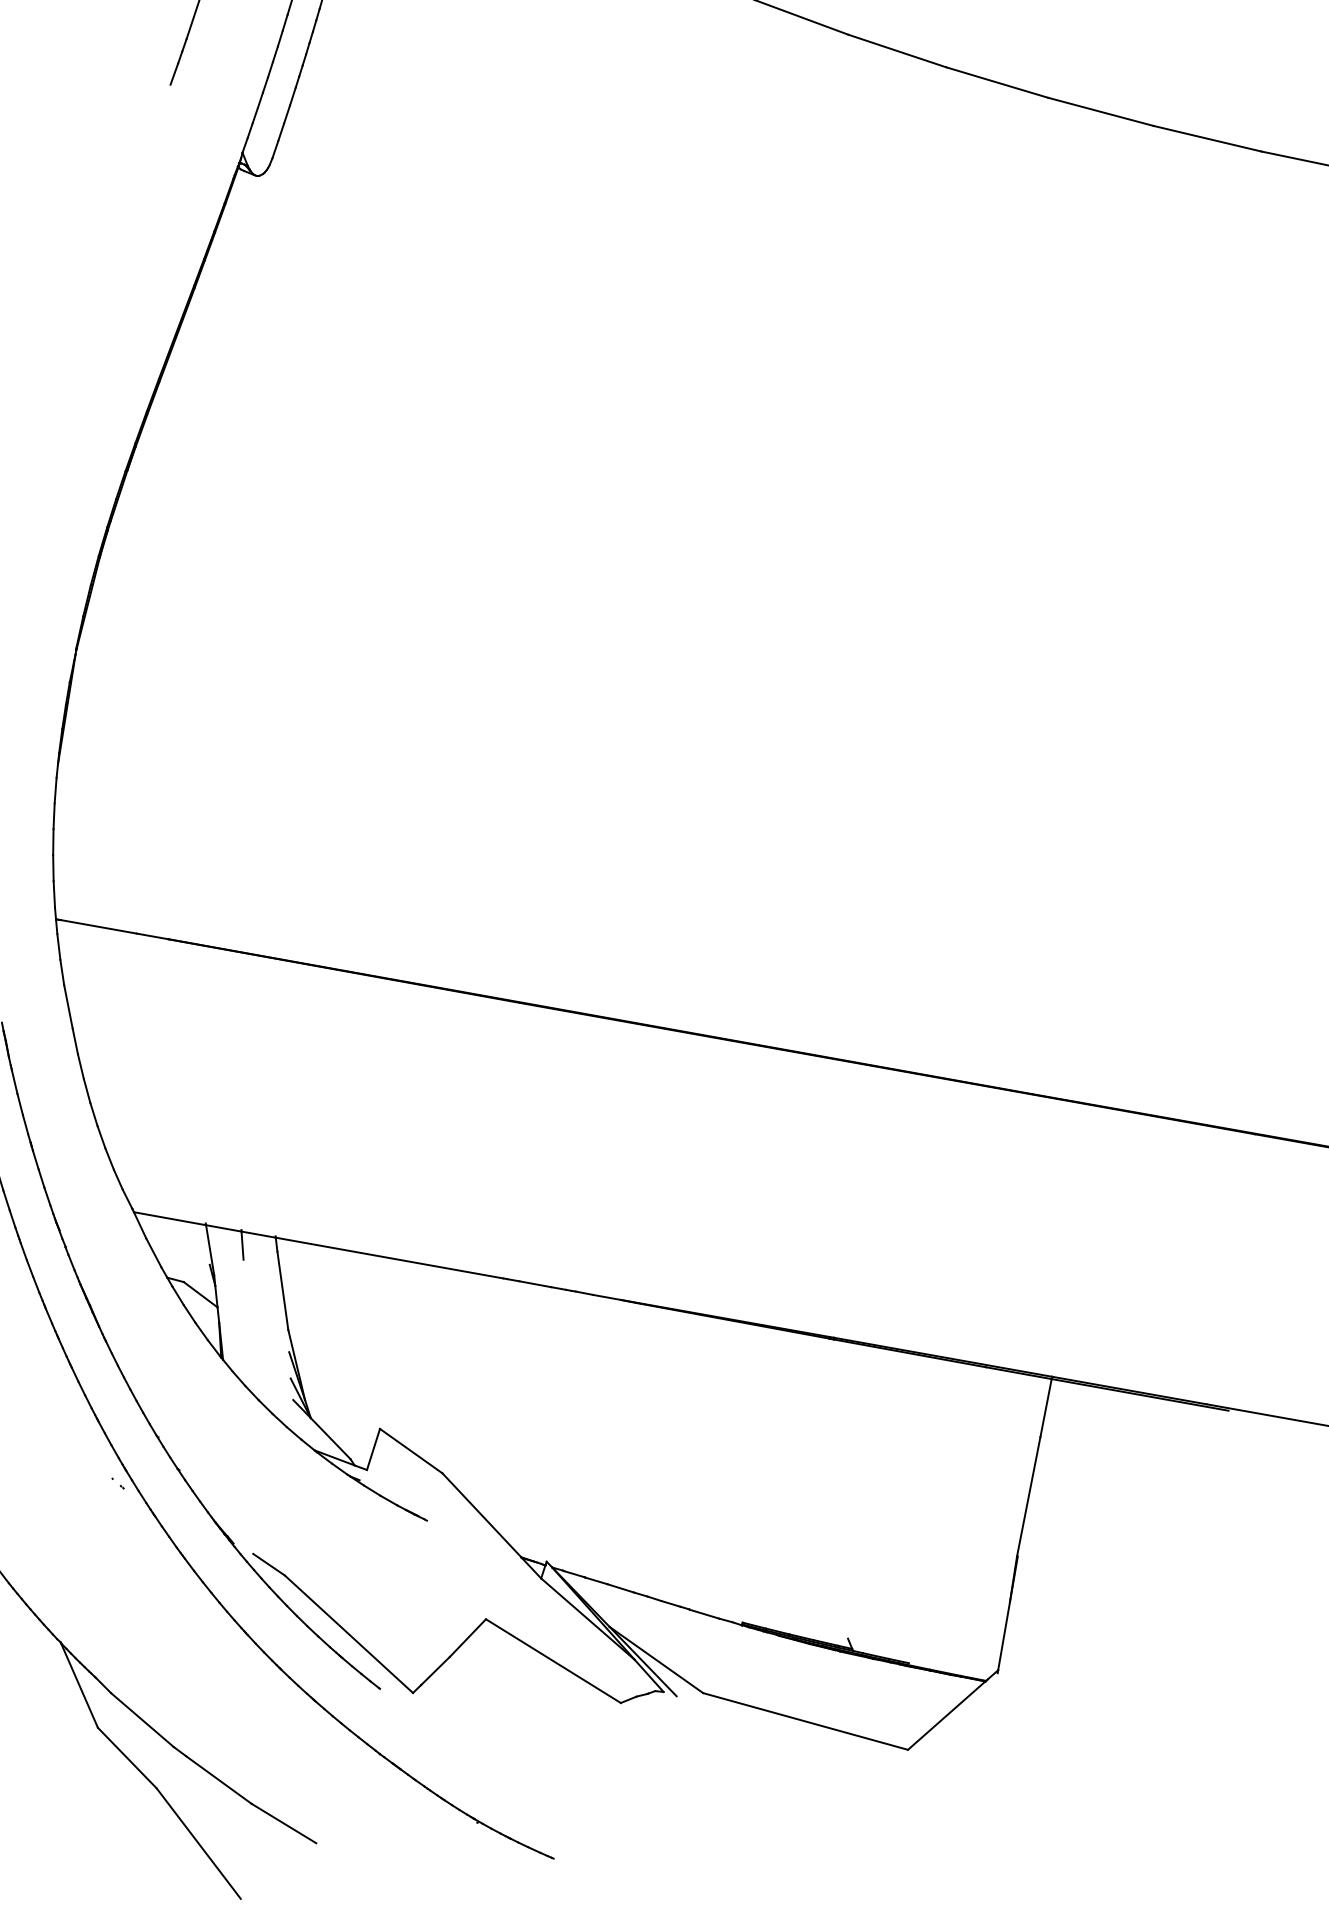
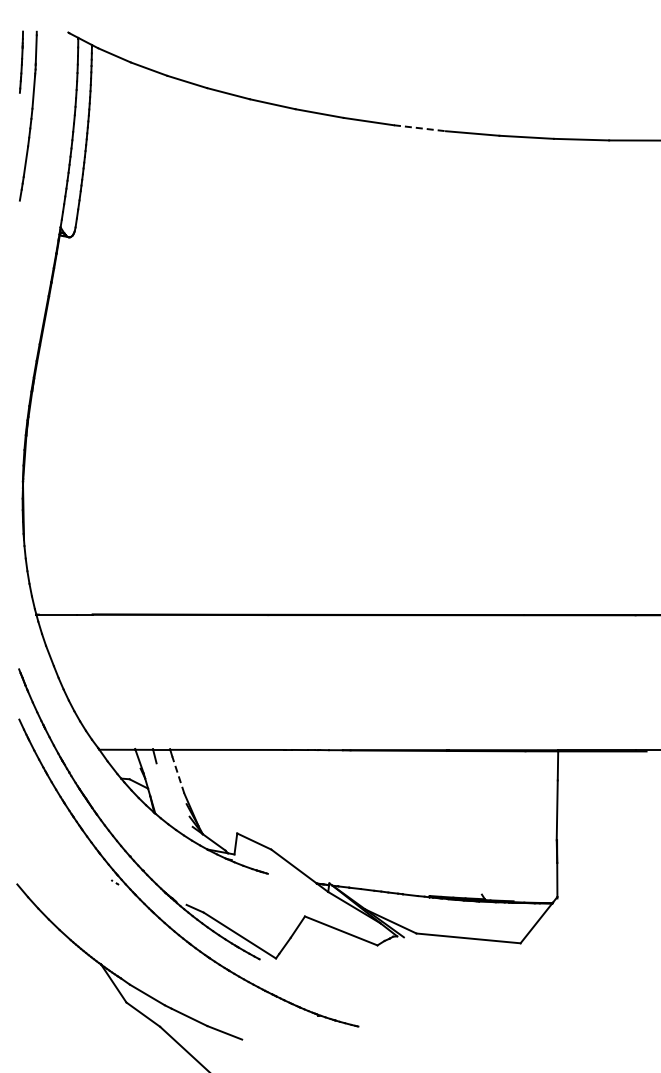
line: (998, 83) -> (420, 128), solid -> dashed
line: (283, 1289) -> (178, 774), solid -> dashed

